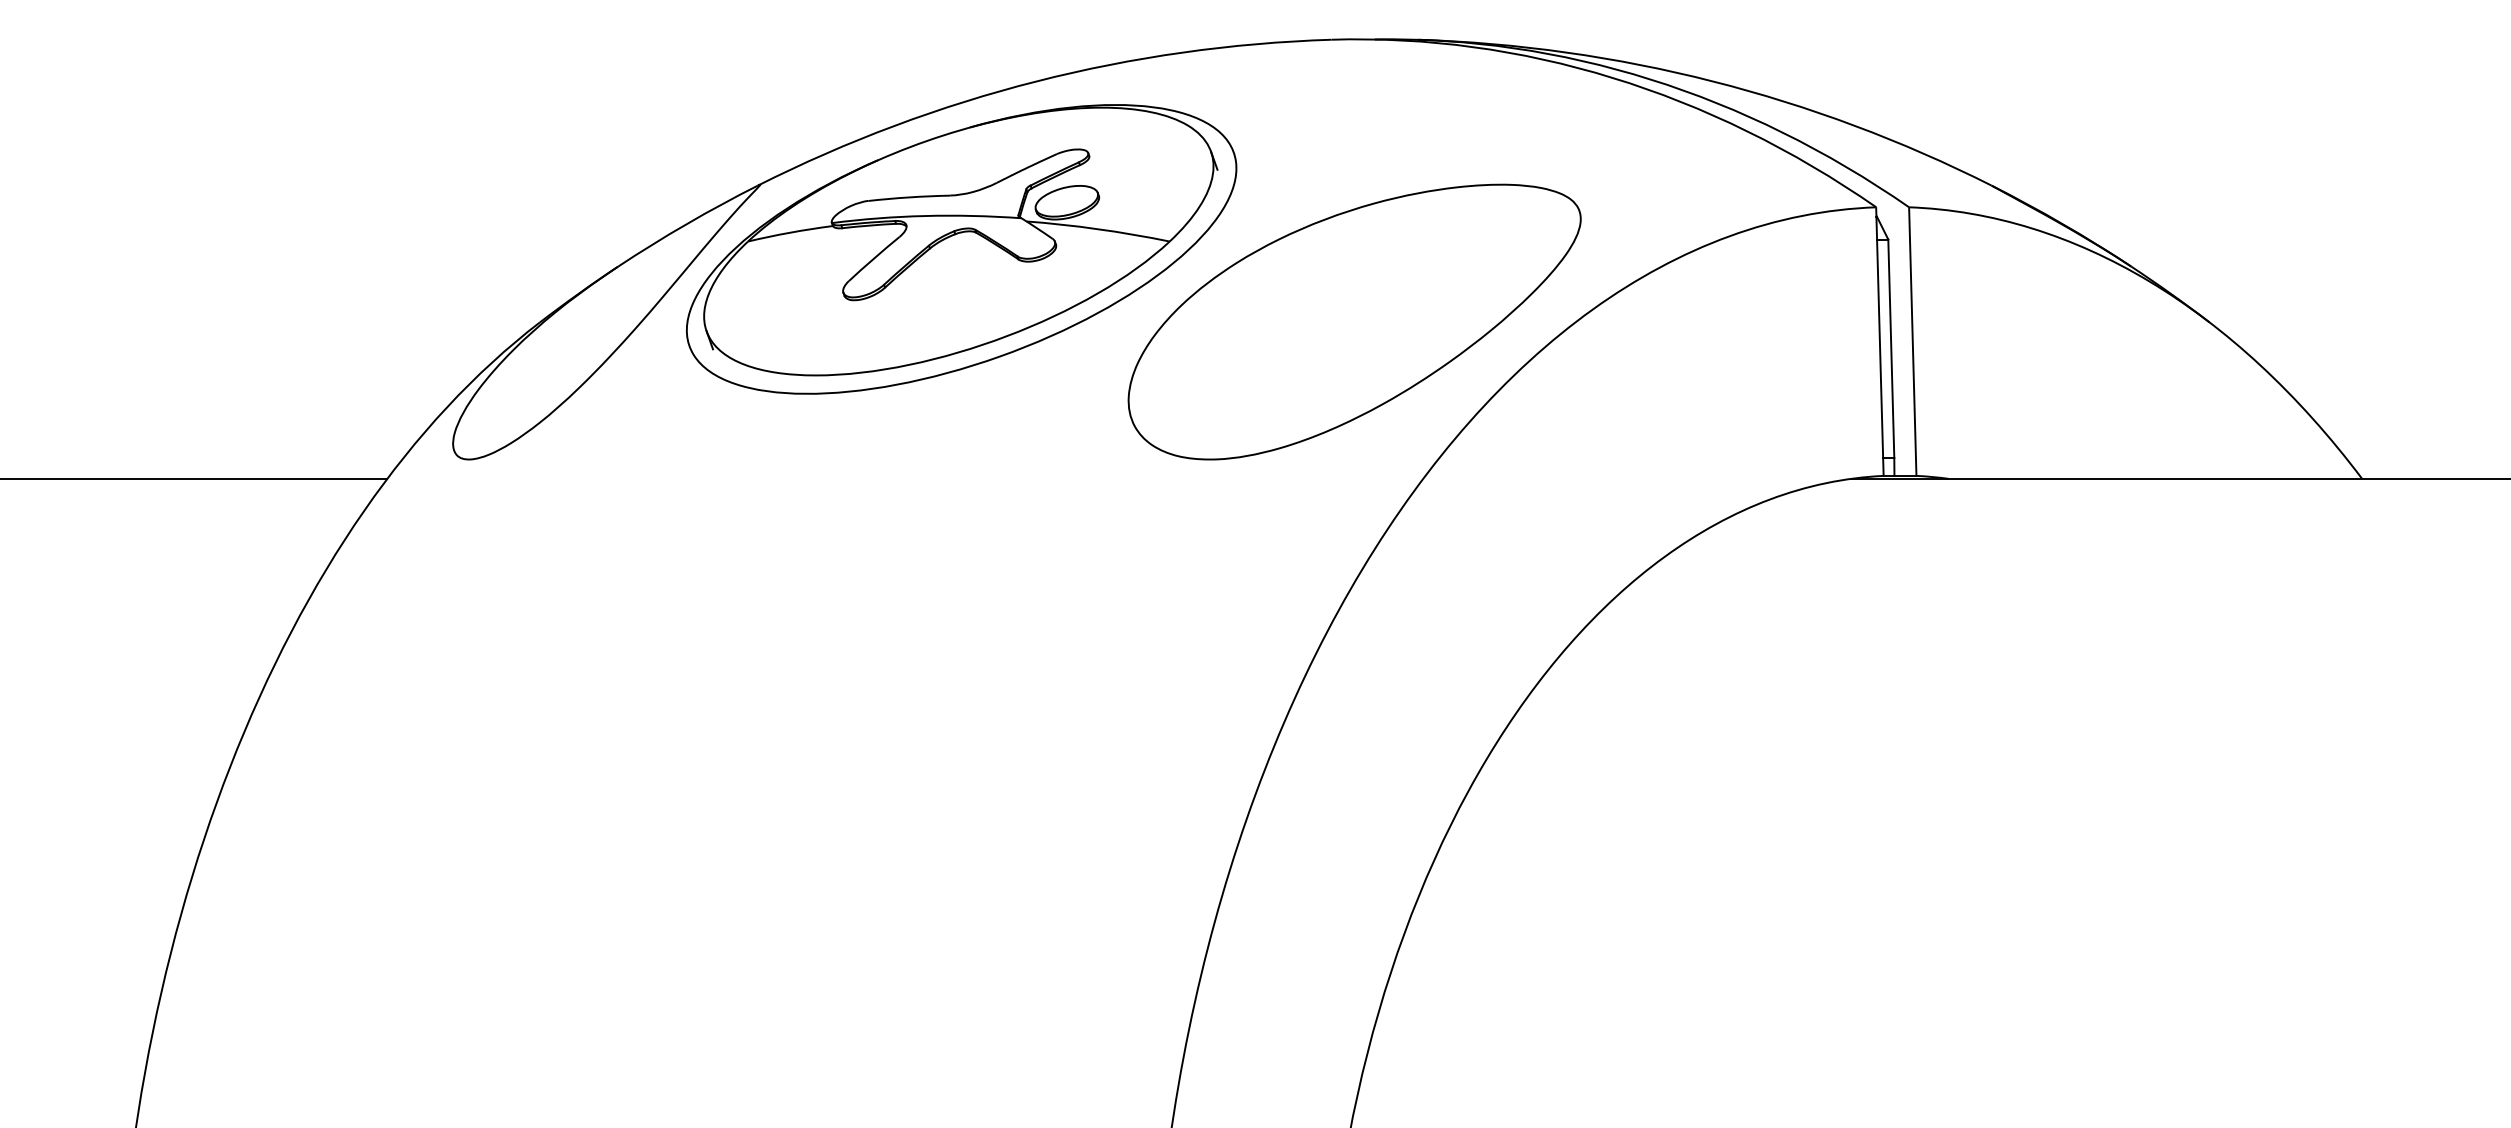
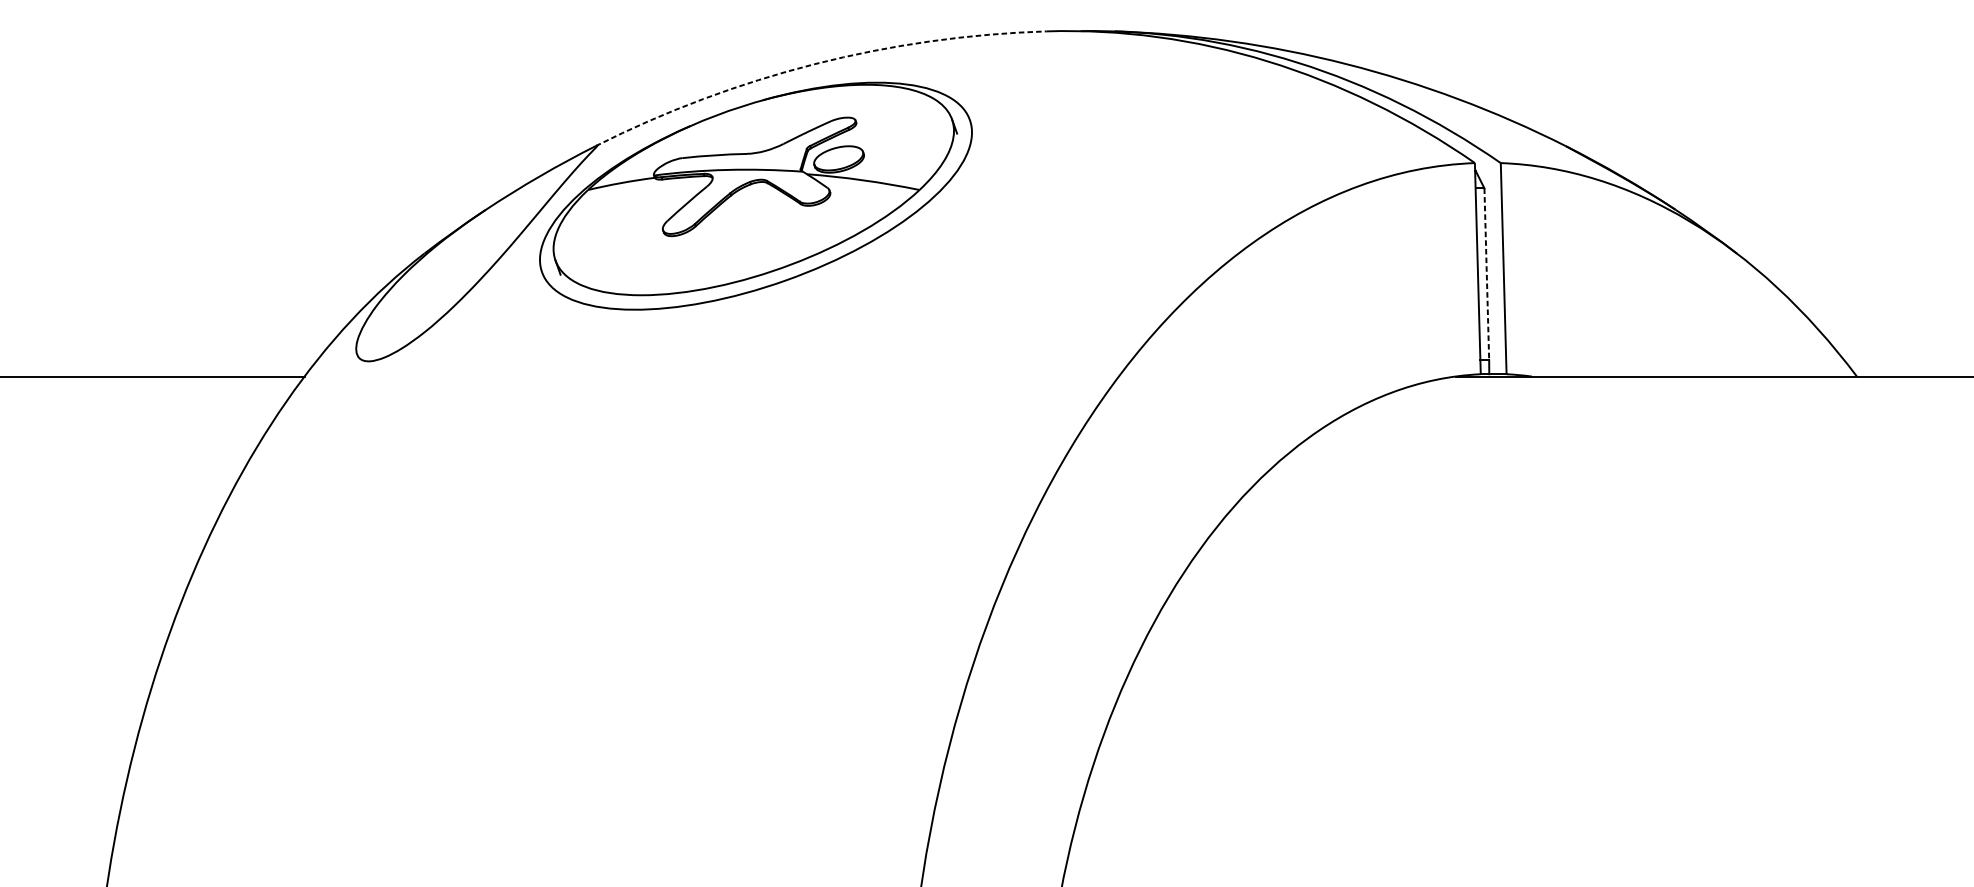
arc: (1036, 81) -> (814, 64), solid -> dashed
part: (1354, 321) -> (1064, 252), removed
line: (1891, 349) -> (1486, 274), solid -> dashed

